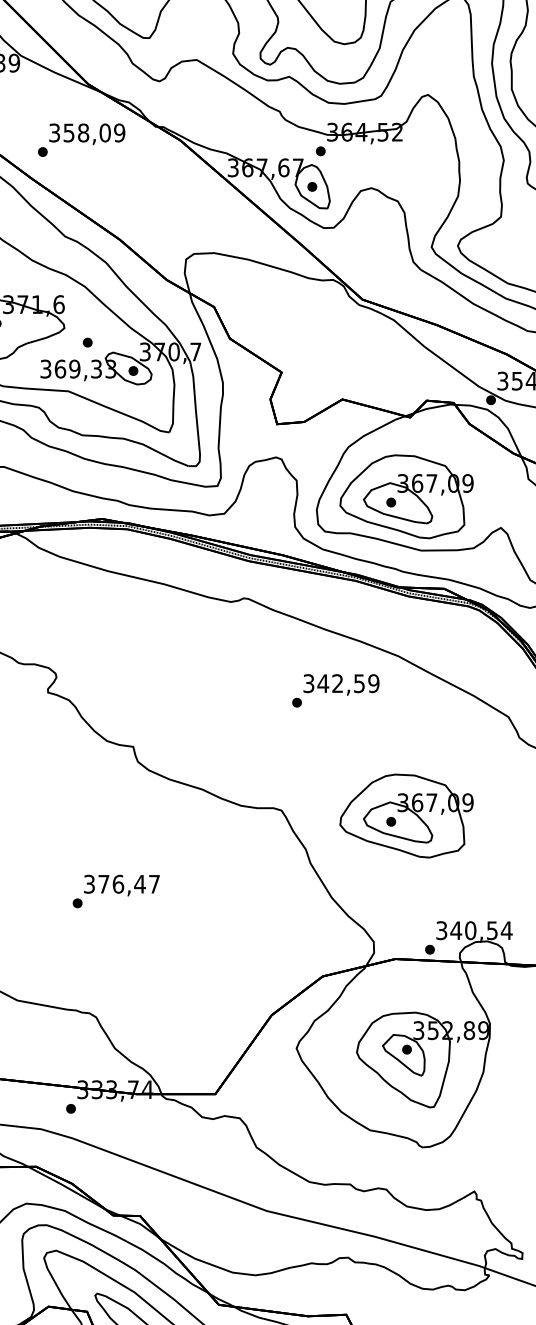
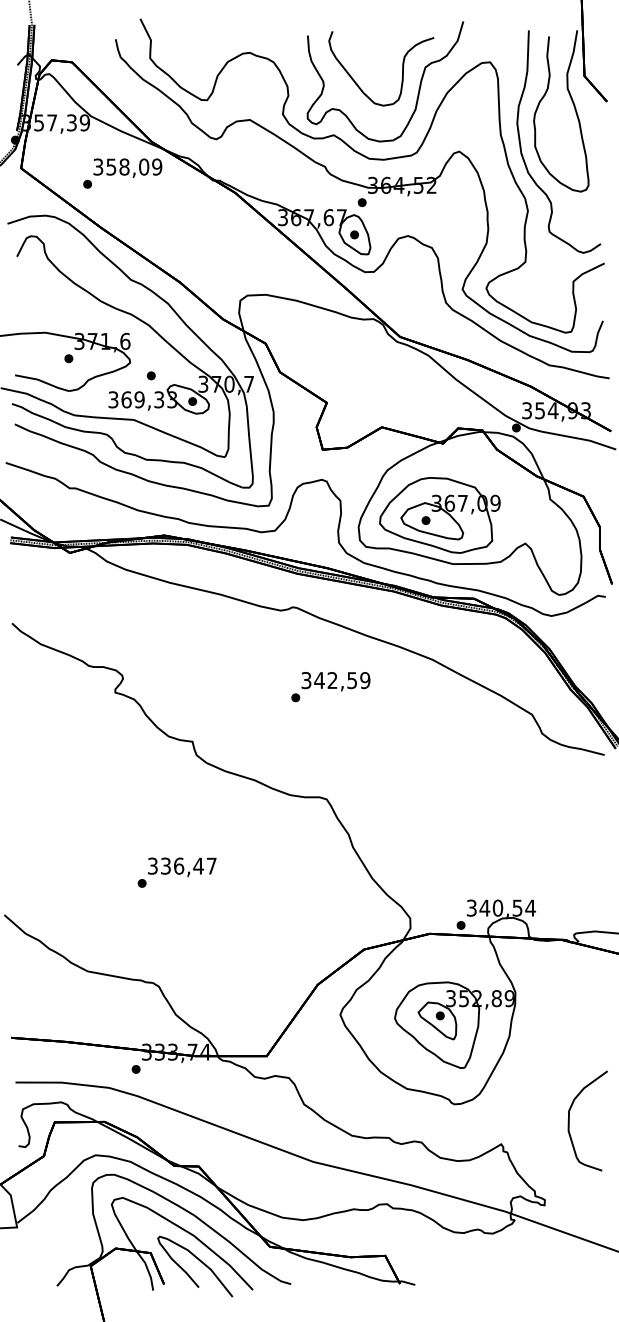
text: (81, 140) -> (122, 173), moved
text: (335, 691) -> (330, 687), moved
part: (406, 816) -> (439, 804), removed
text: (103, 883) -> (165, 865), 376,47 -> 336,47

